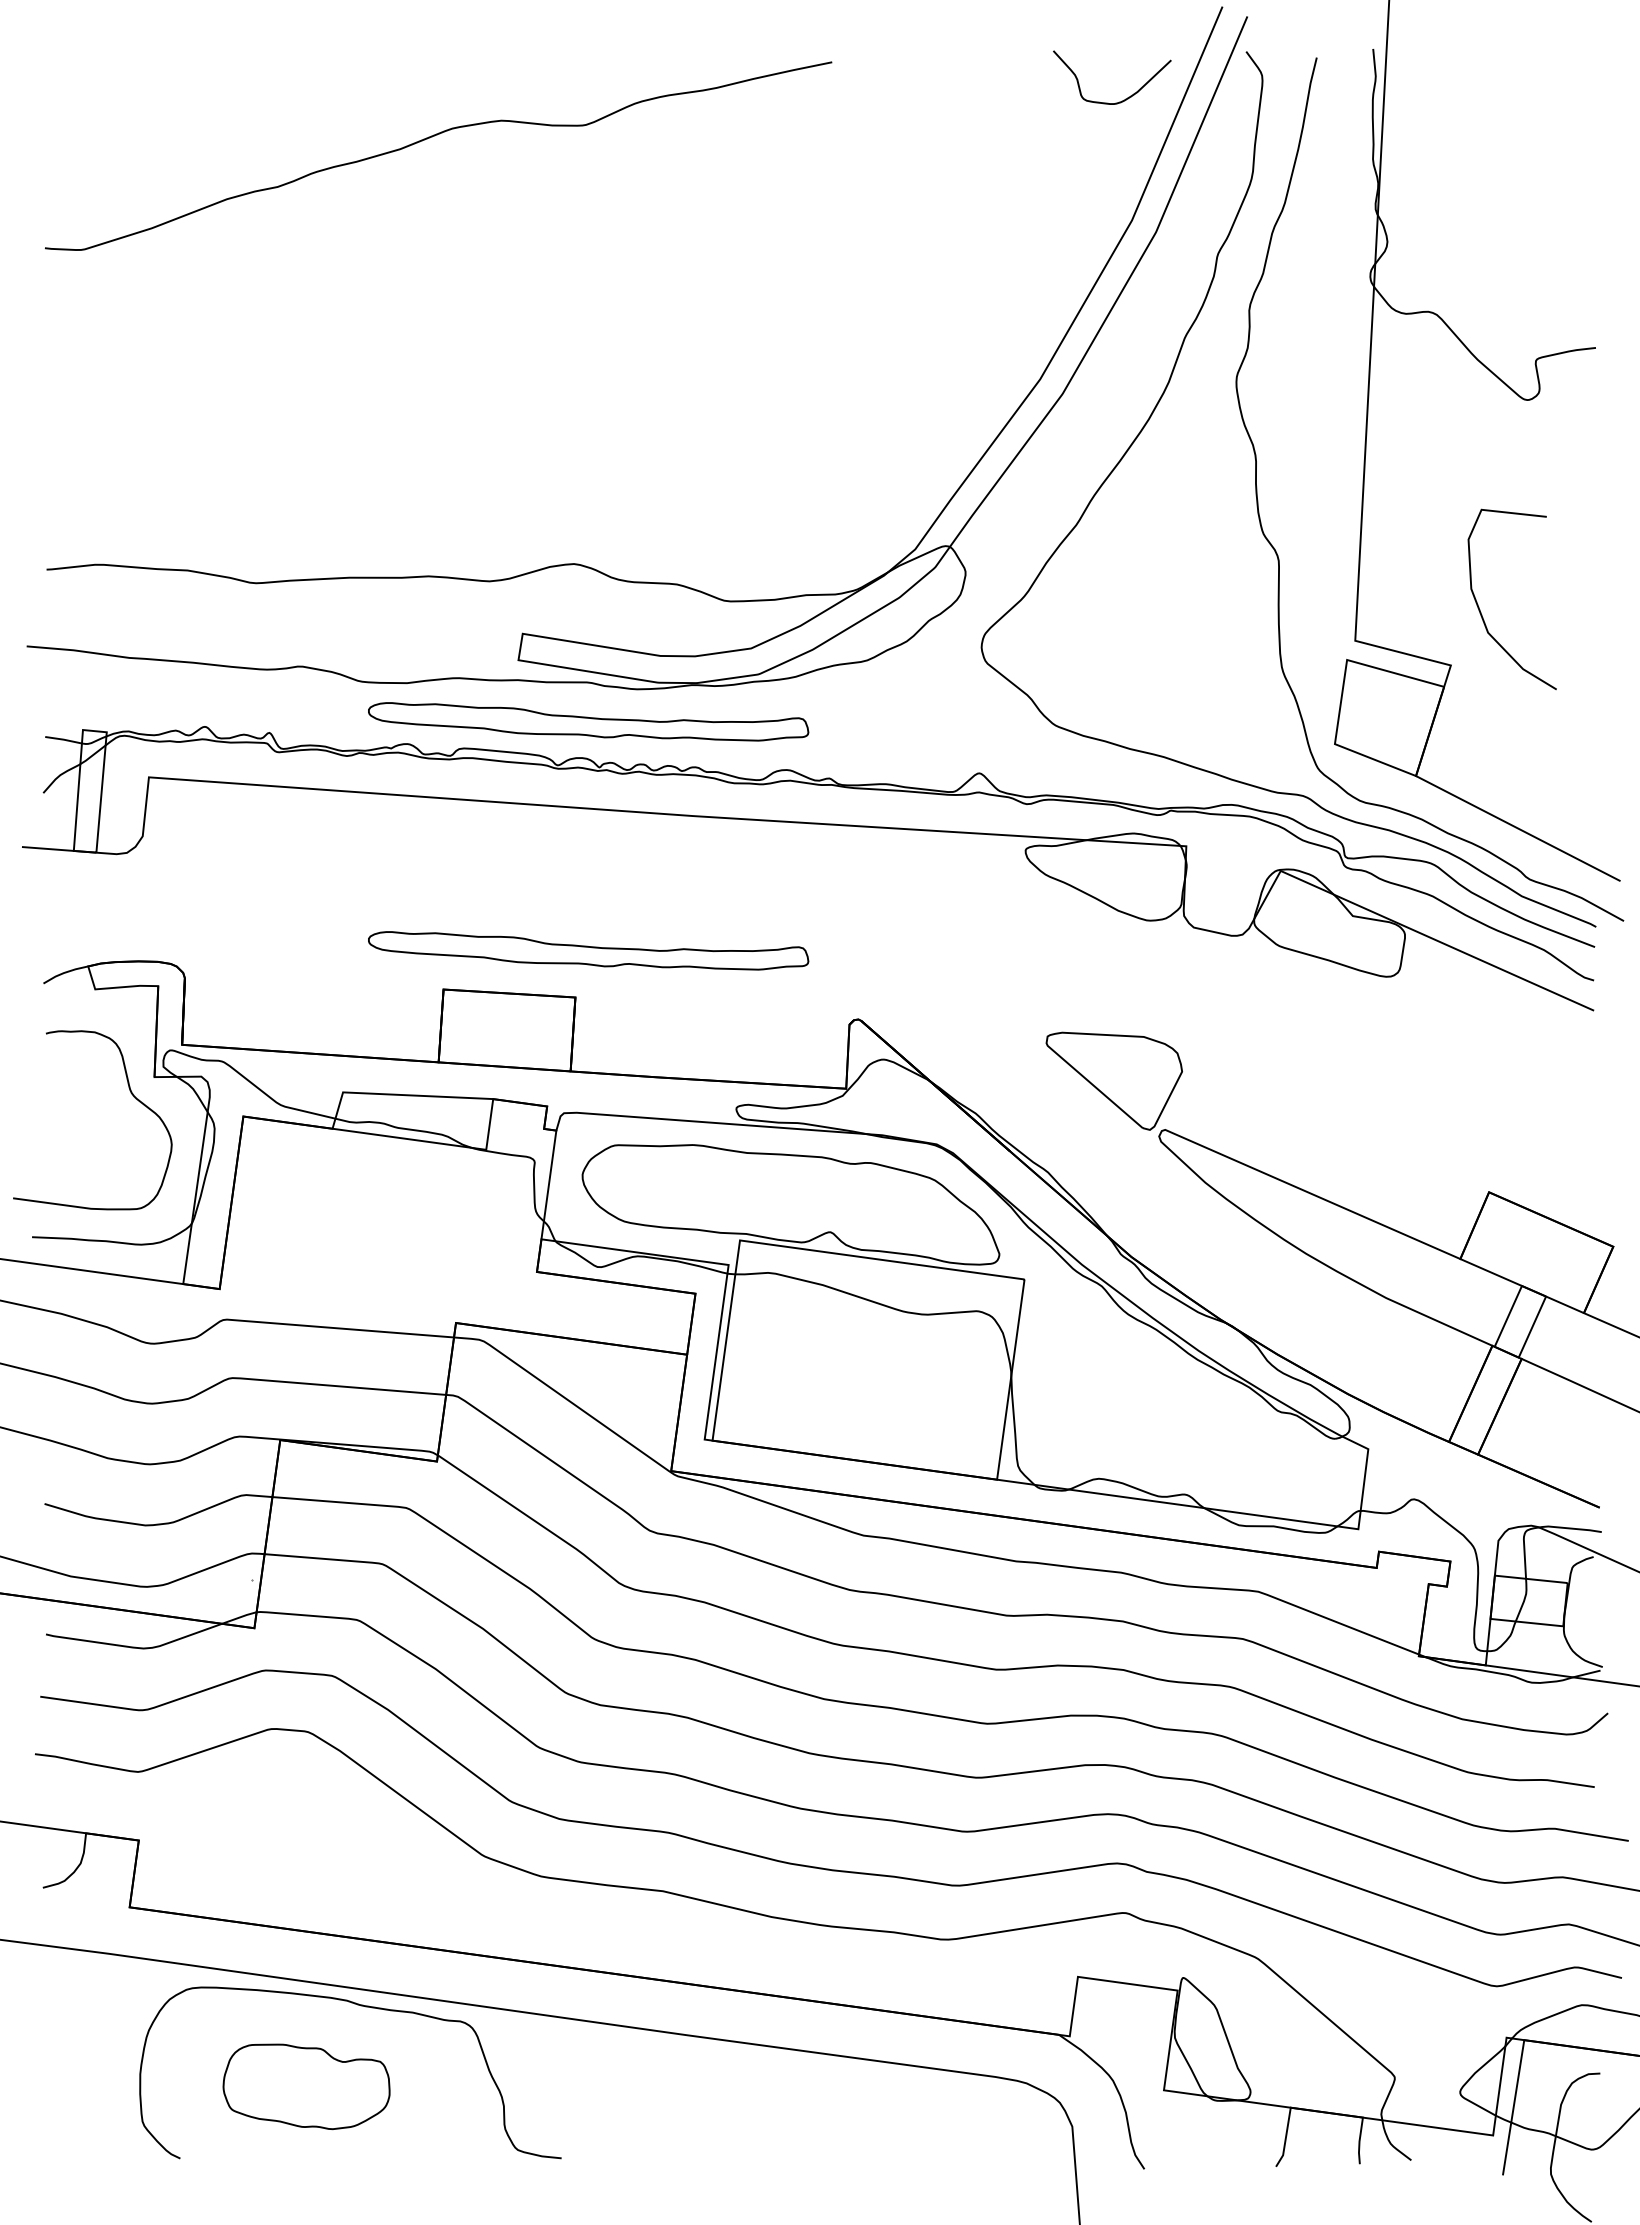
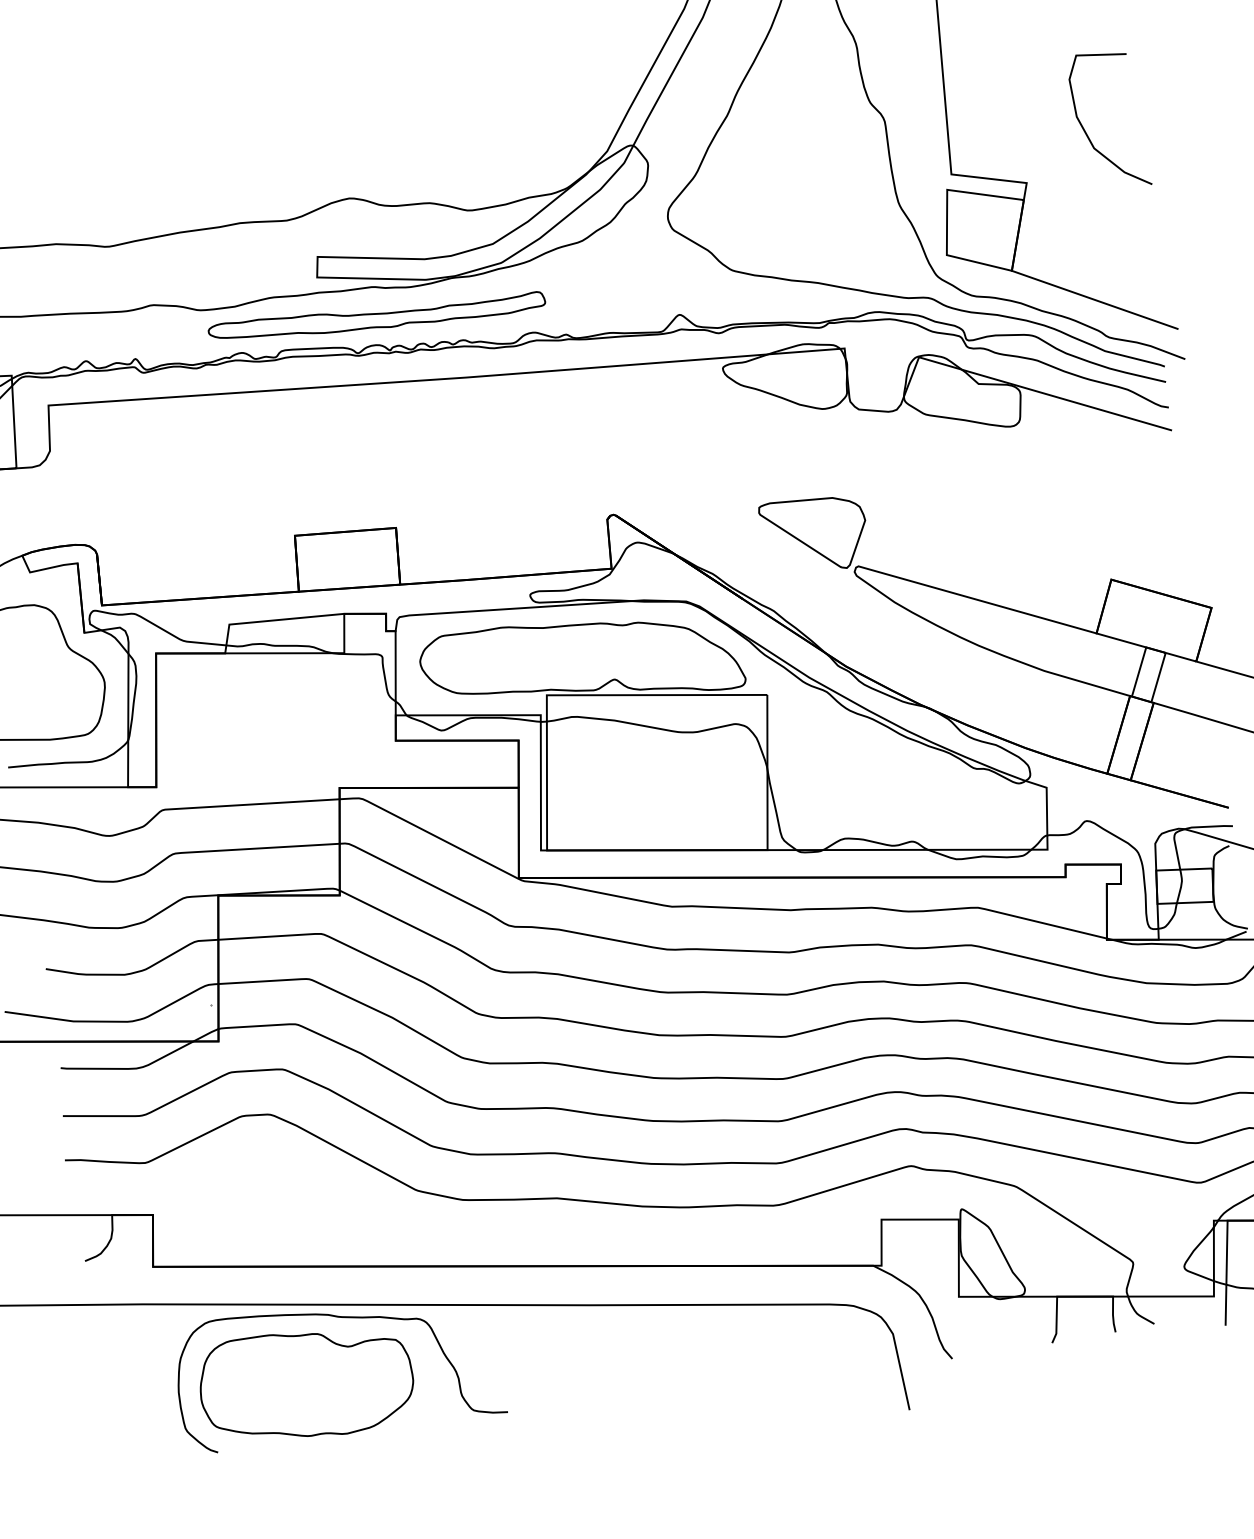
curve: (1480, 609) -> (1085, 131), moved
part: (588, 950) -> (401, 490), removed
part: (306, 2086) -> (306, 1384), size x1.67

